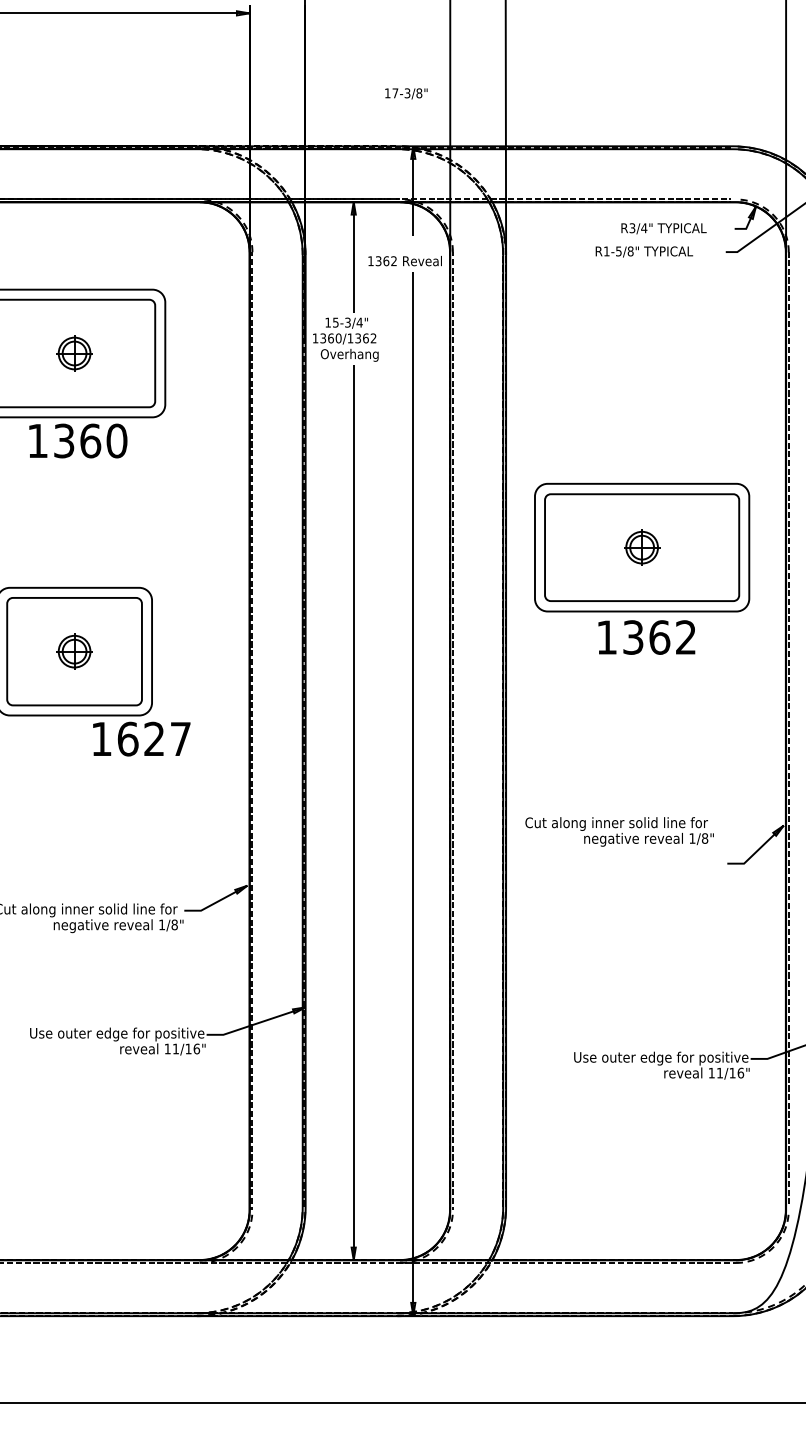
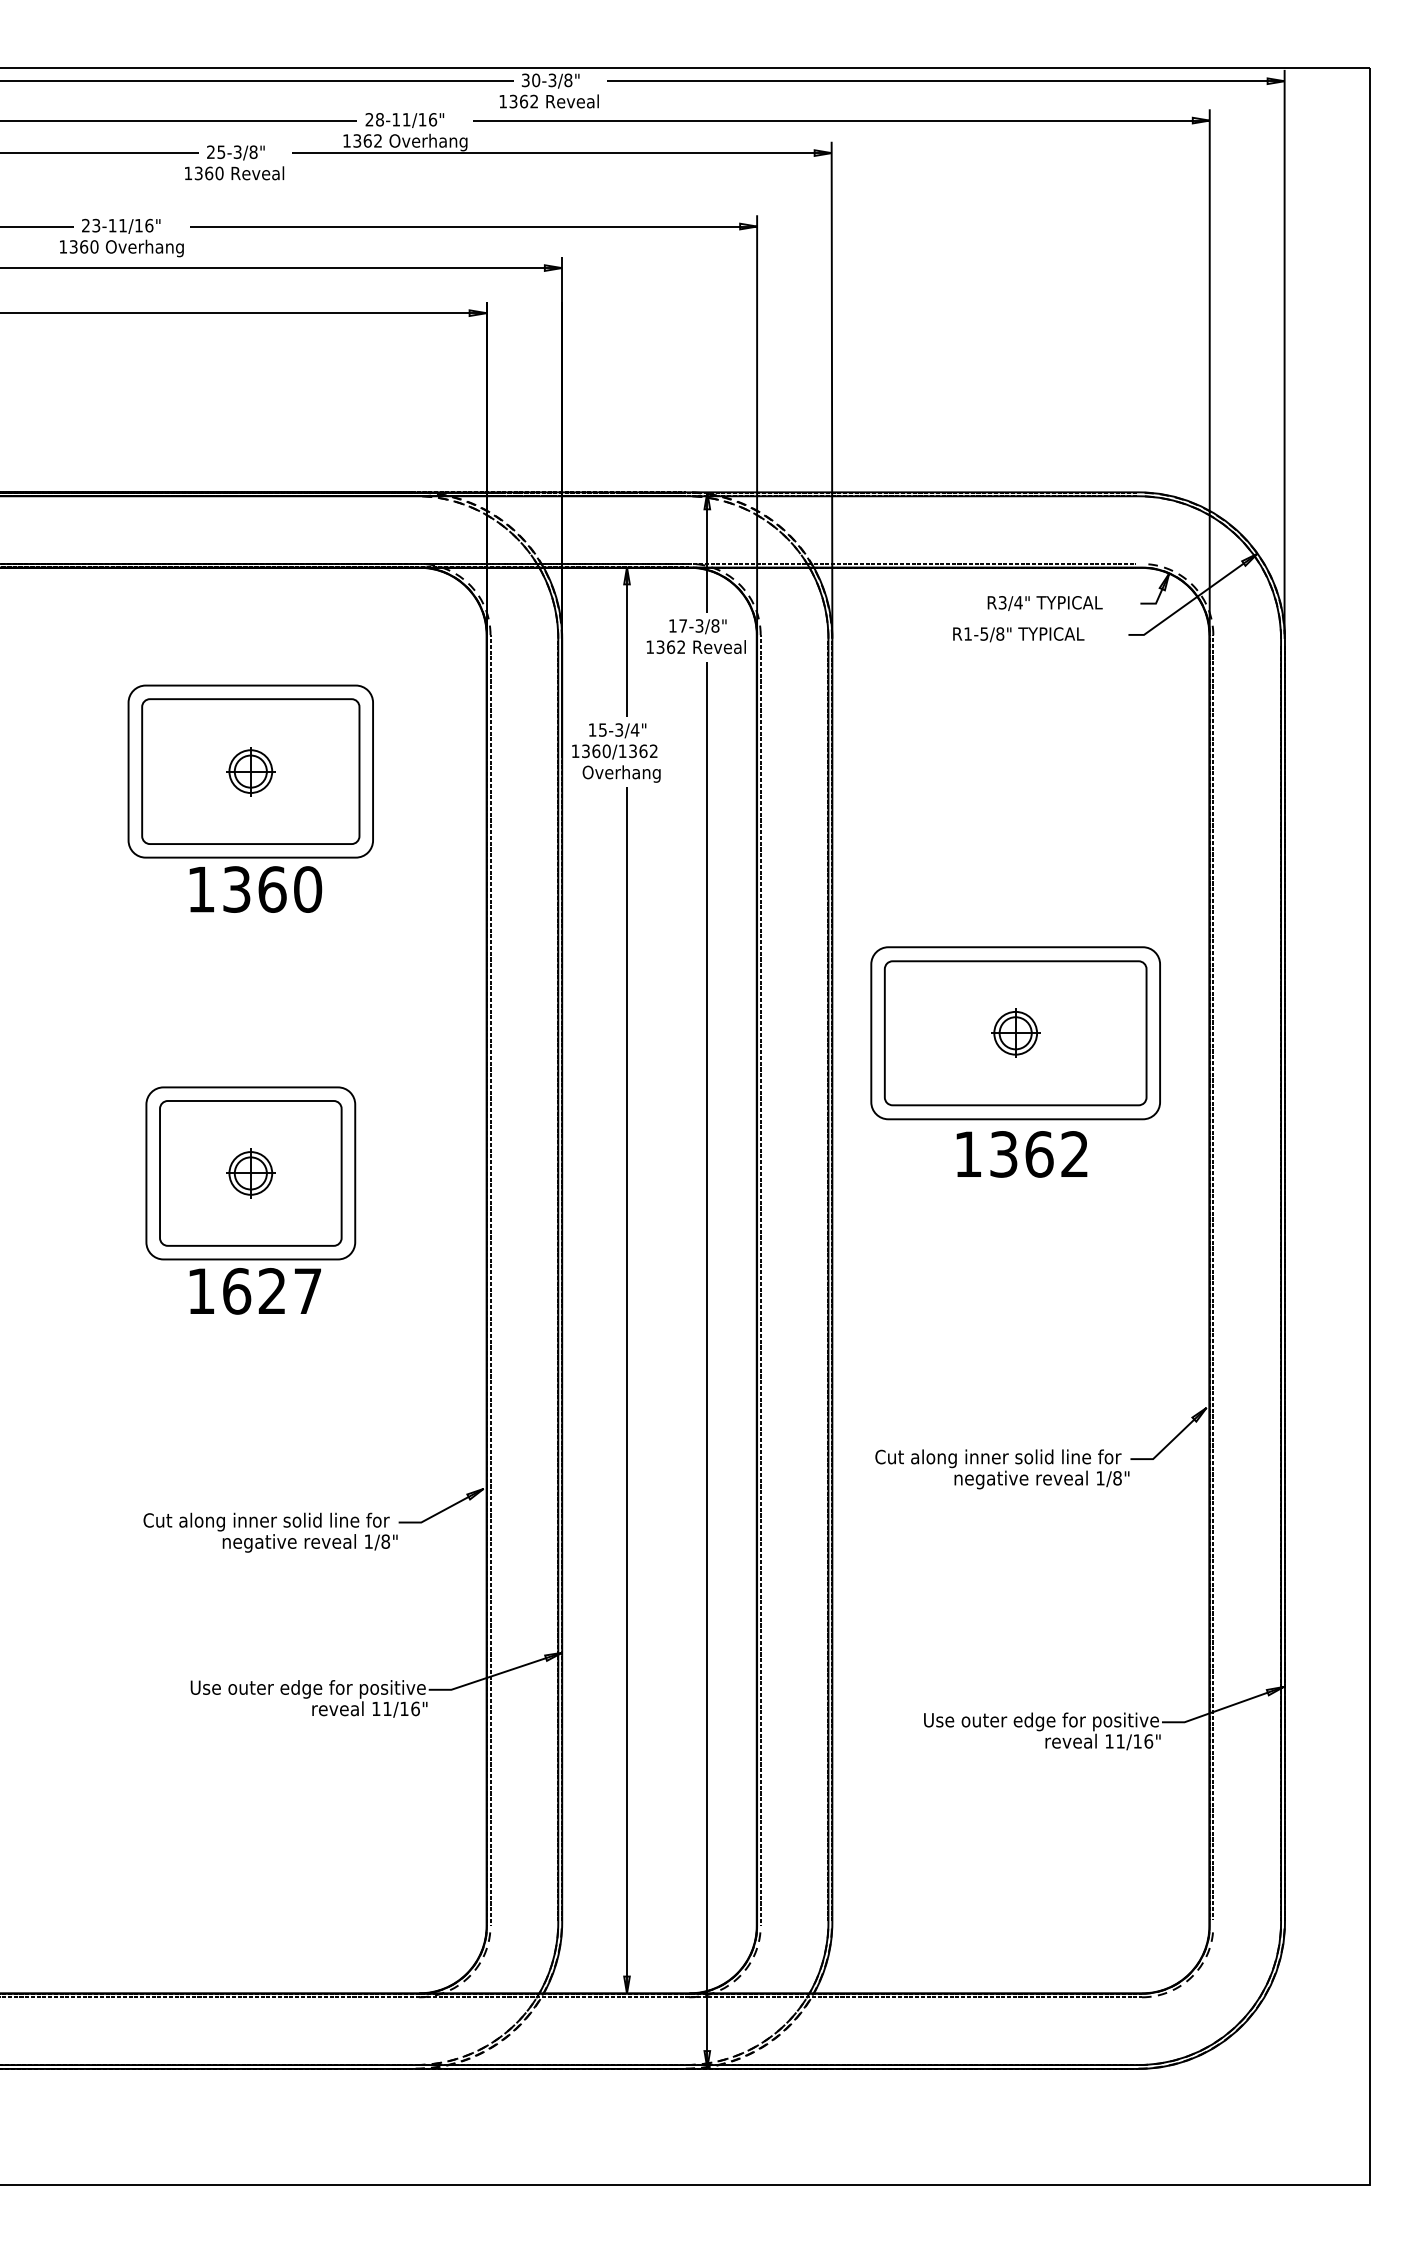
text: (406, 93) -> (697, 626), moved
text: (141, 739) -> (254, 1291), moved
text: (619, 832) -> (1002, 1469), moved

